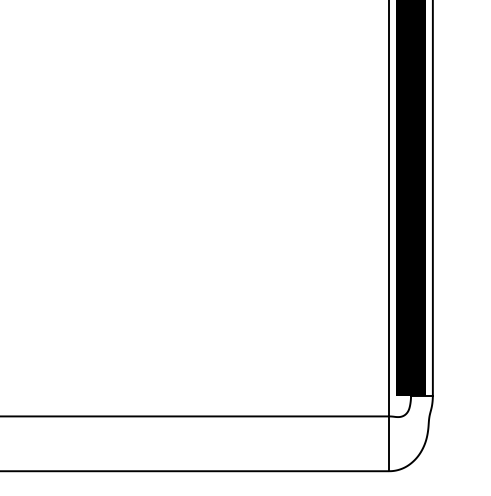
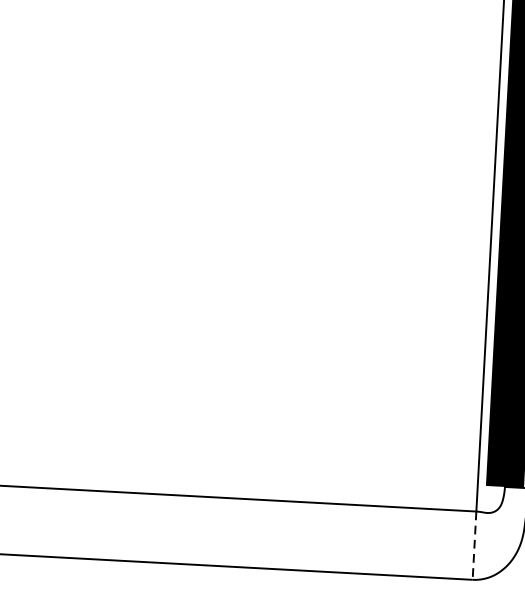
line: (389, 444) -> (474, 546), solid -> dashed

